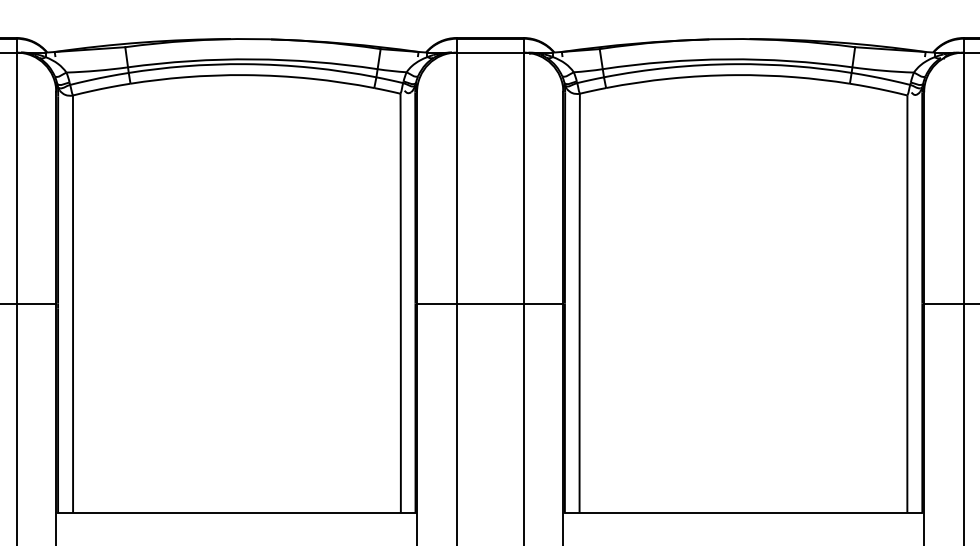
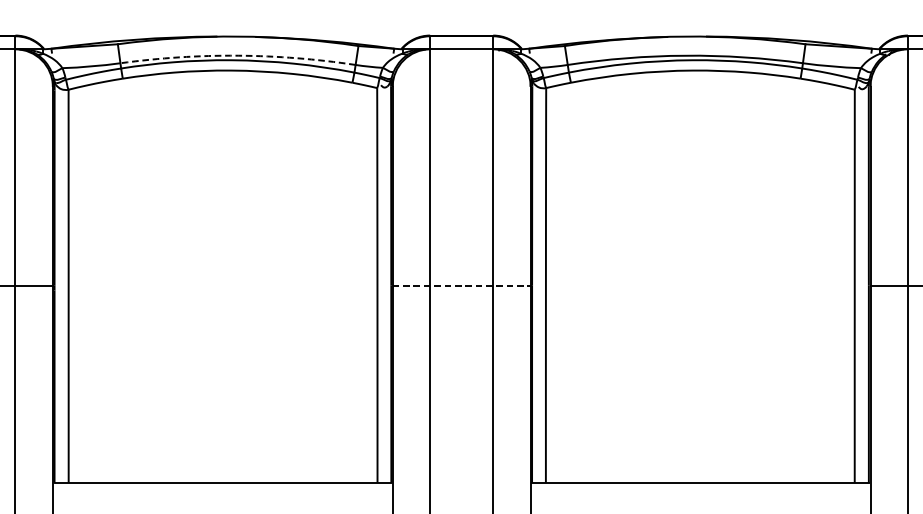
arc: (252, 59) -> (237, 55), solid -> dashed
line: (490, 303) -> (461, 285), solid -> dashed

